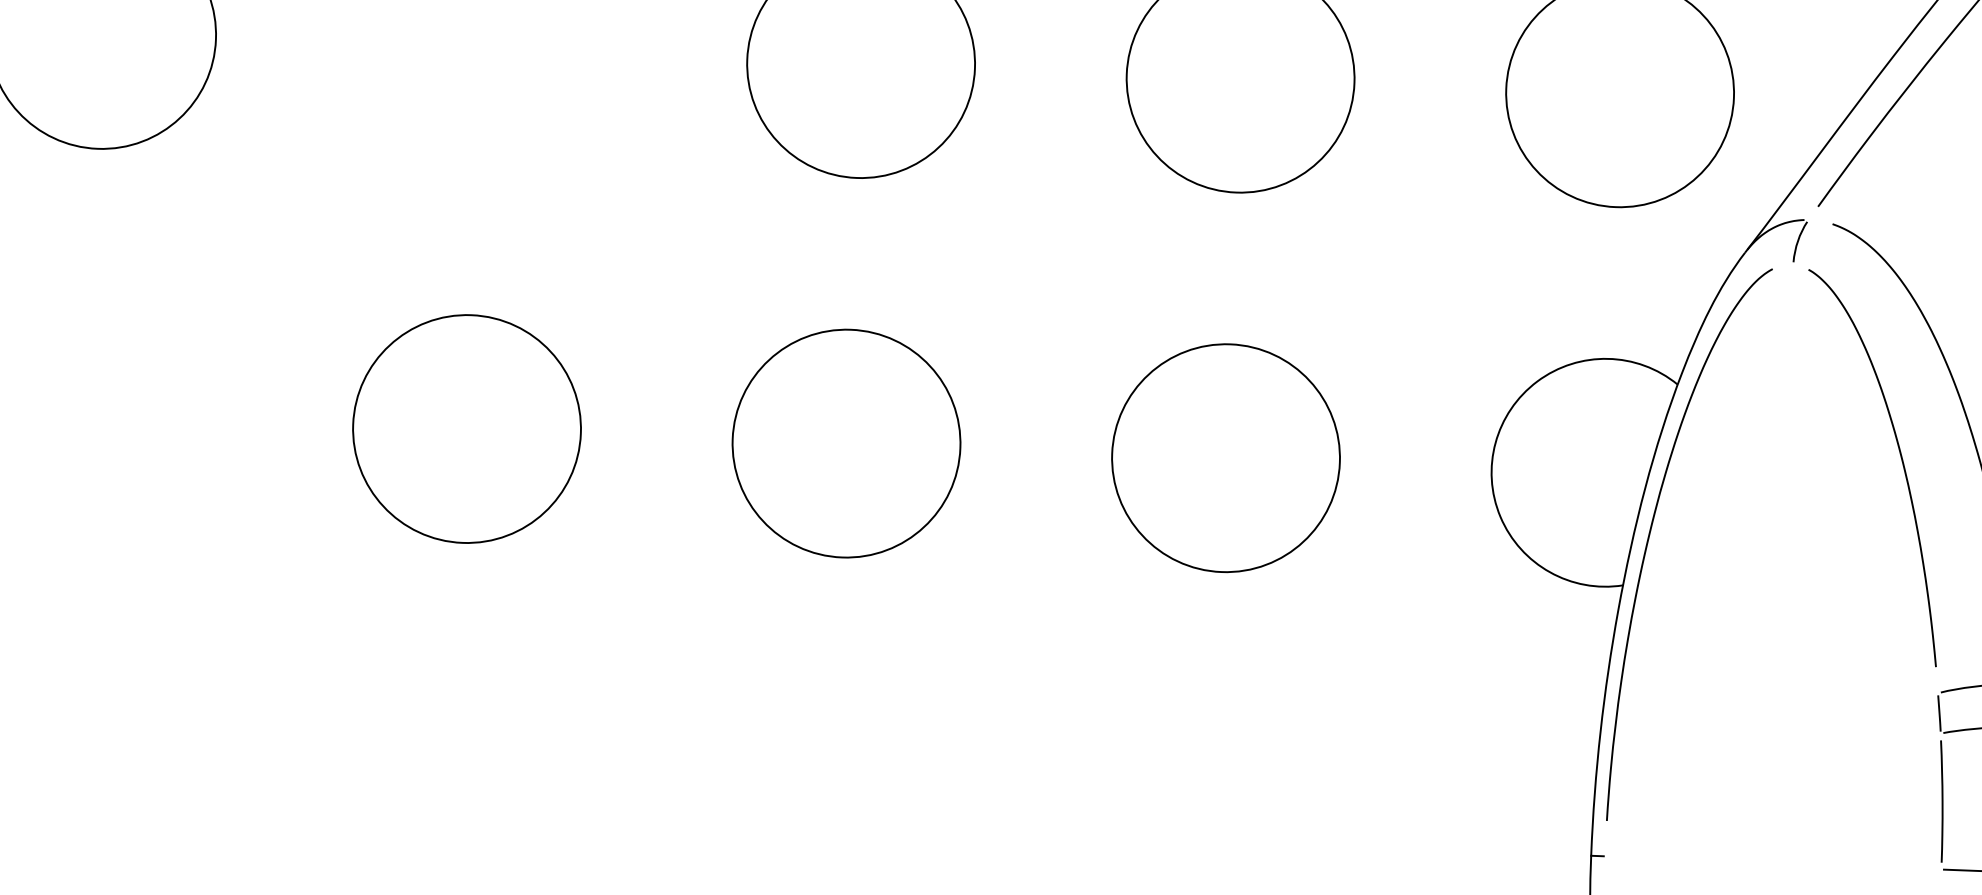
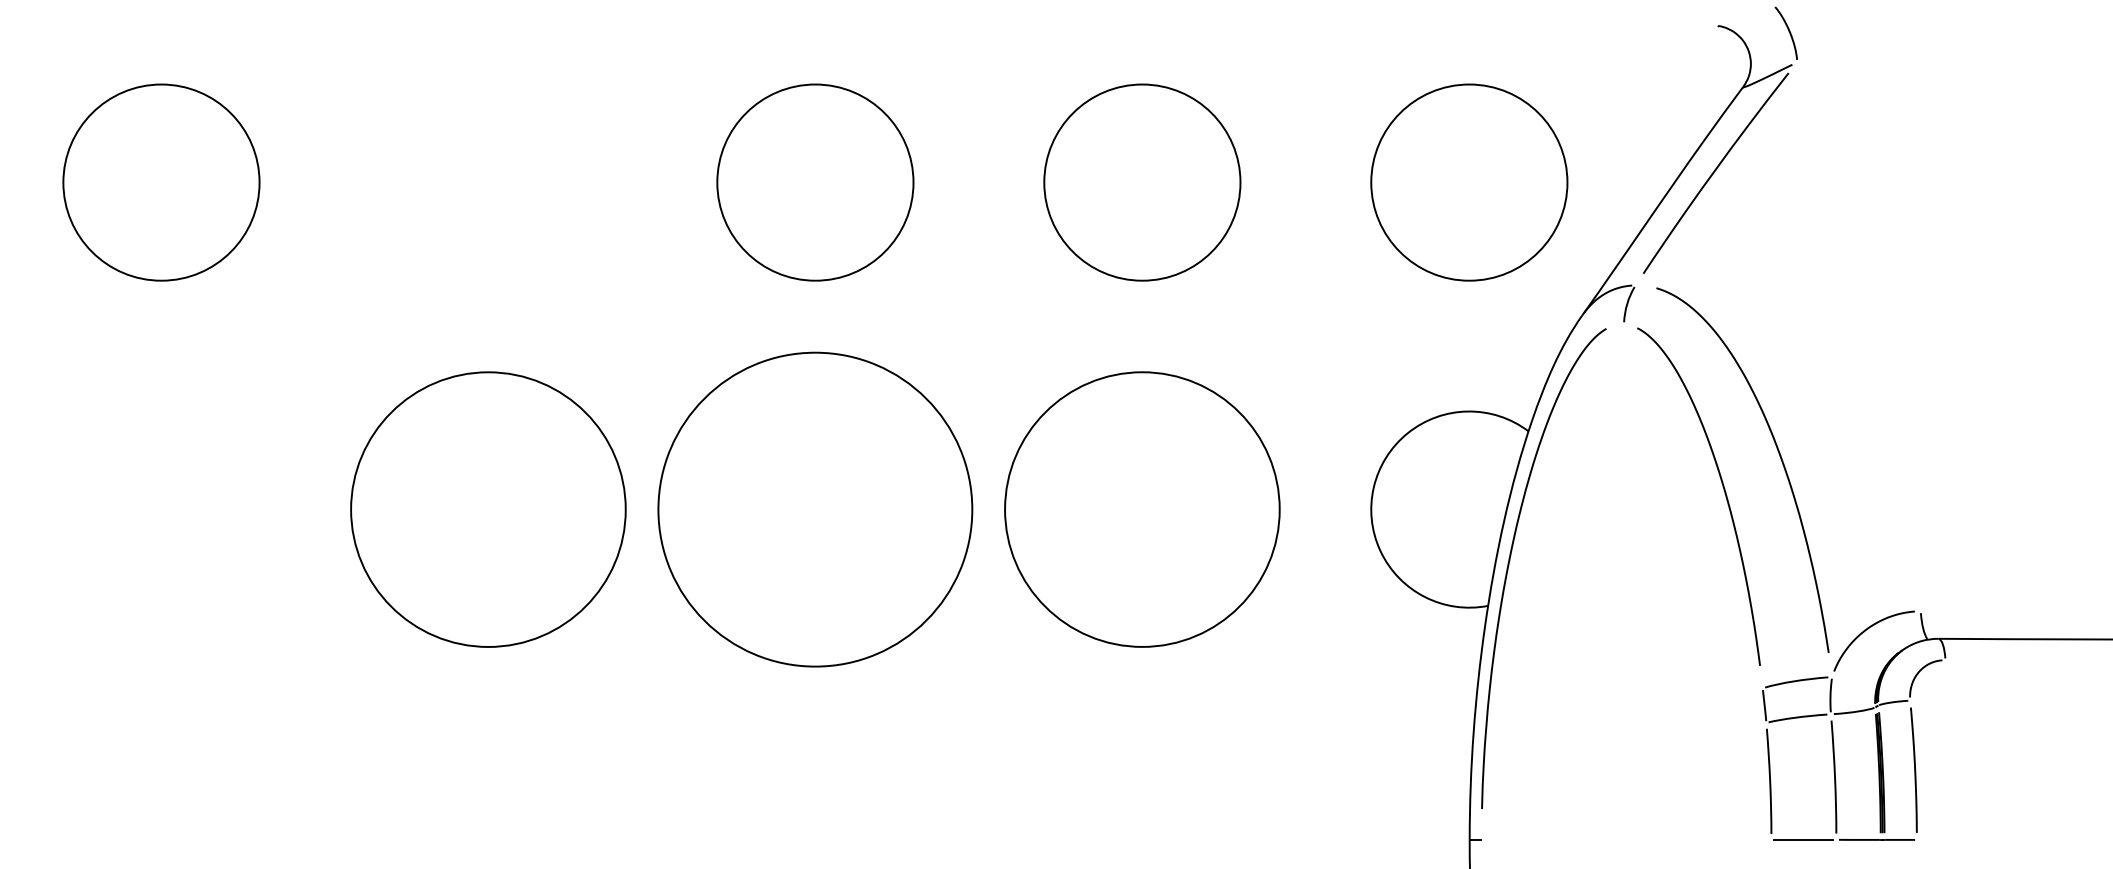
circle: (467, 428) -> (488, 509), size x1.4
circle: (846, 443) -> (815, 509), size x1.6
circle: (1226, 458) -> (1142, 509), size x1.4

